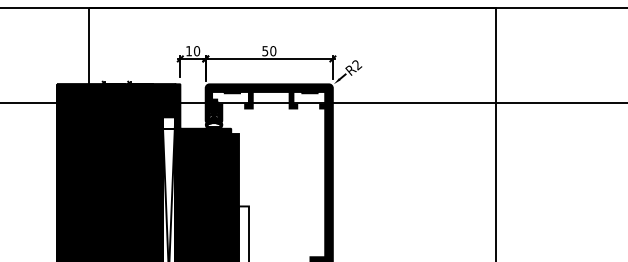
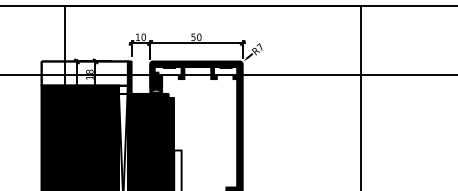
text: (356, 64) -> (259, 47), R2 -> R7
fill: (115, 100) -> (84, 73), removed

